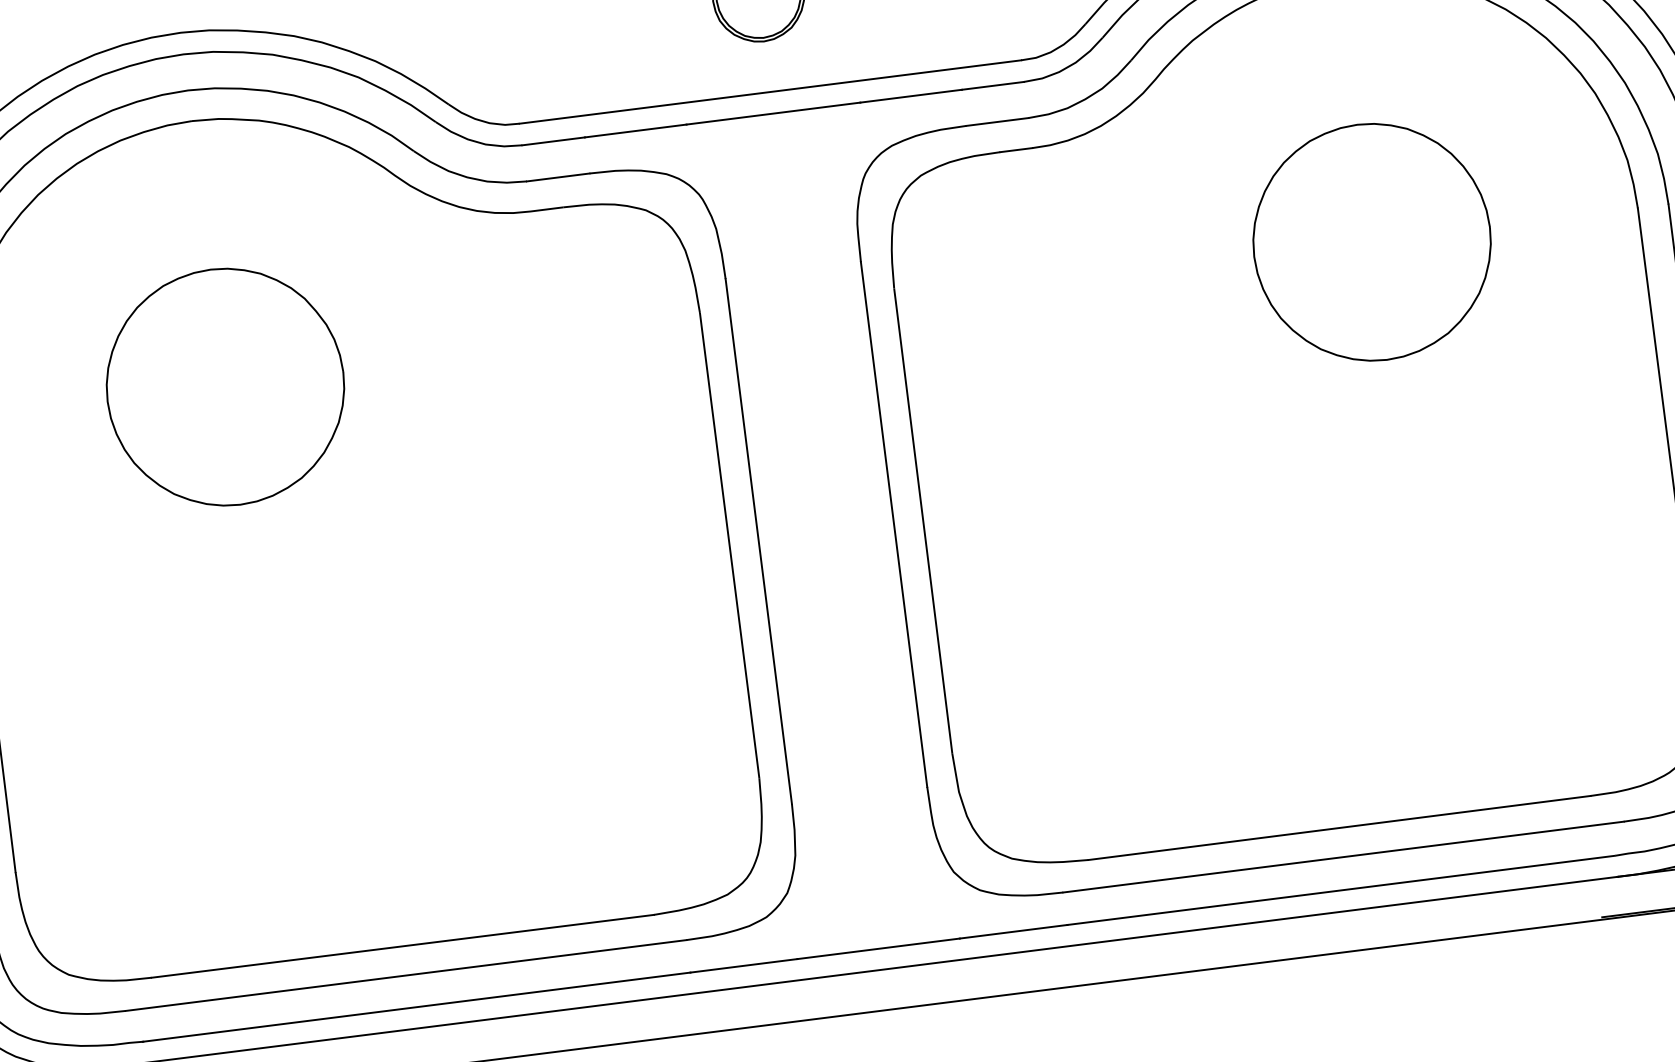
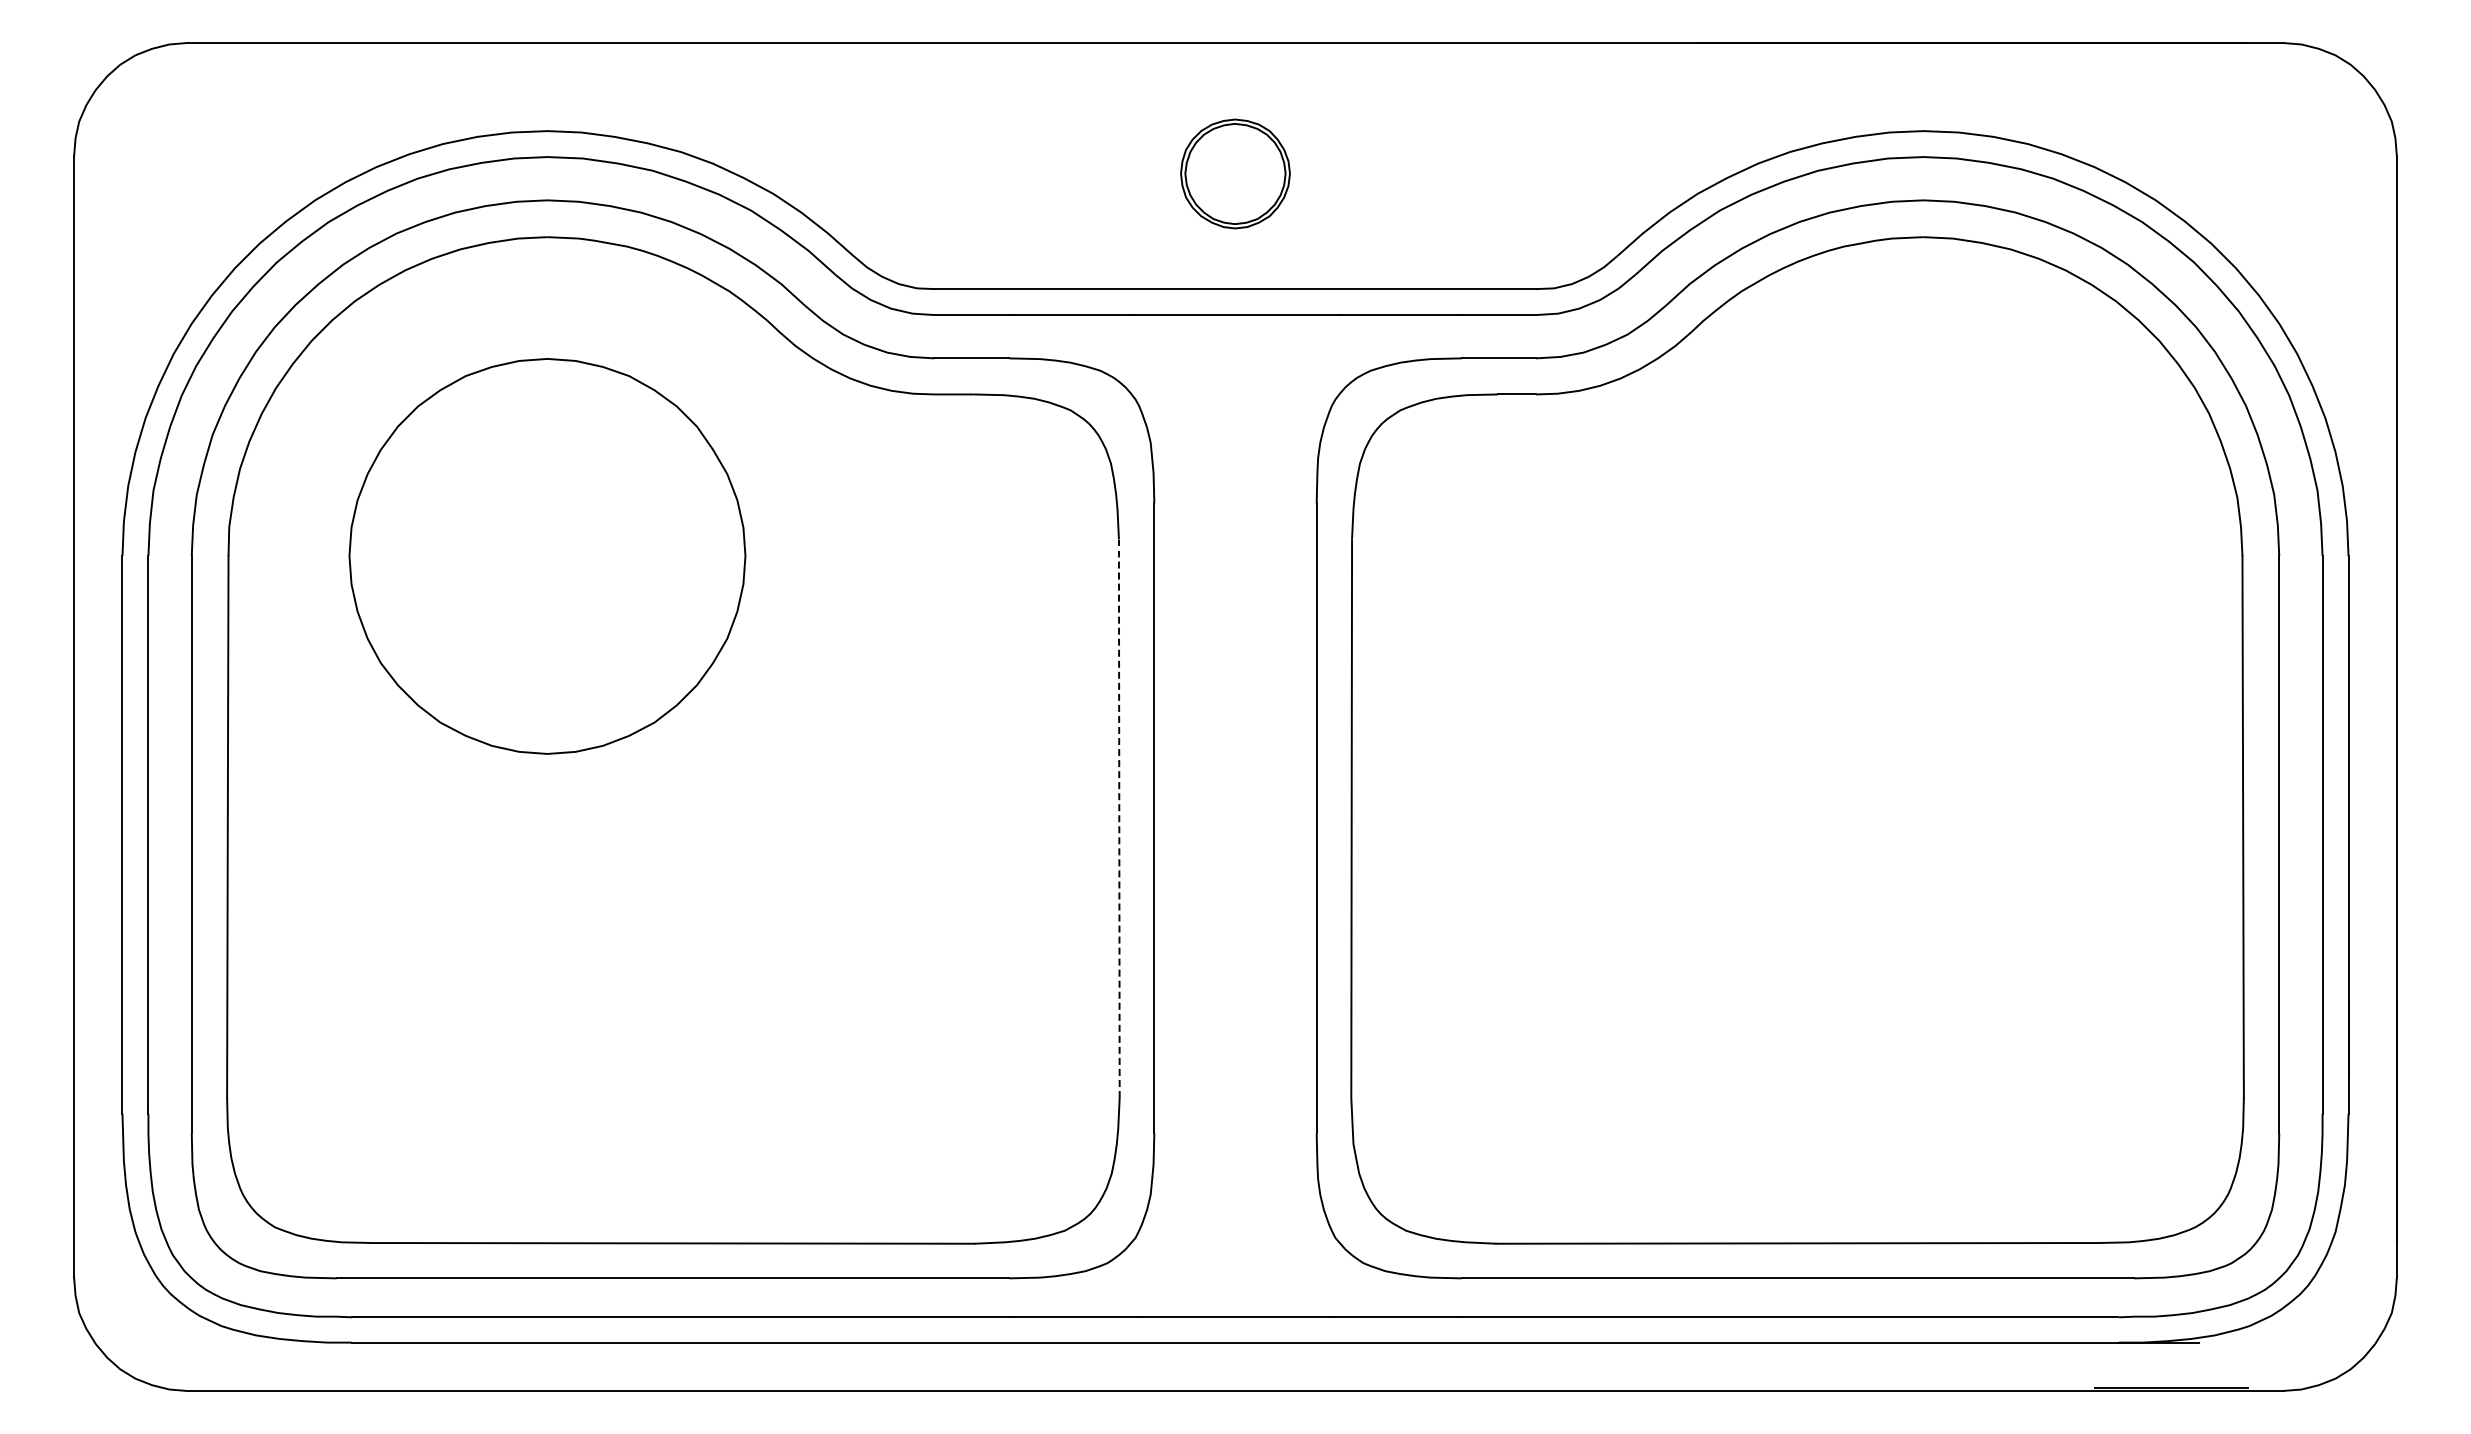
part: (1372, 242) -> (1923, 556), removed
part: (225, 387) -> (547, 556), size x1.4
line: (729, 545) -> (1119, 818), solid -> dashed

